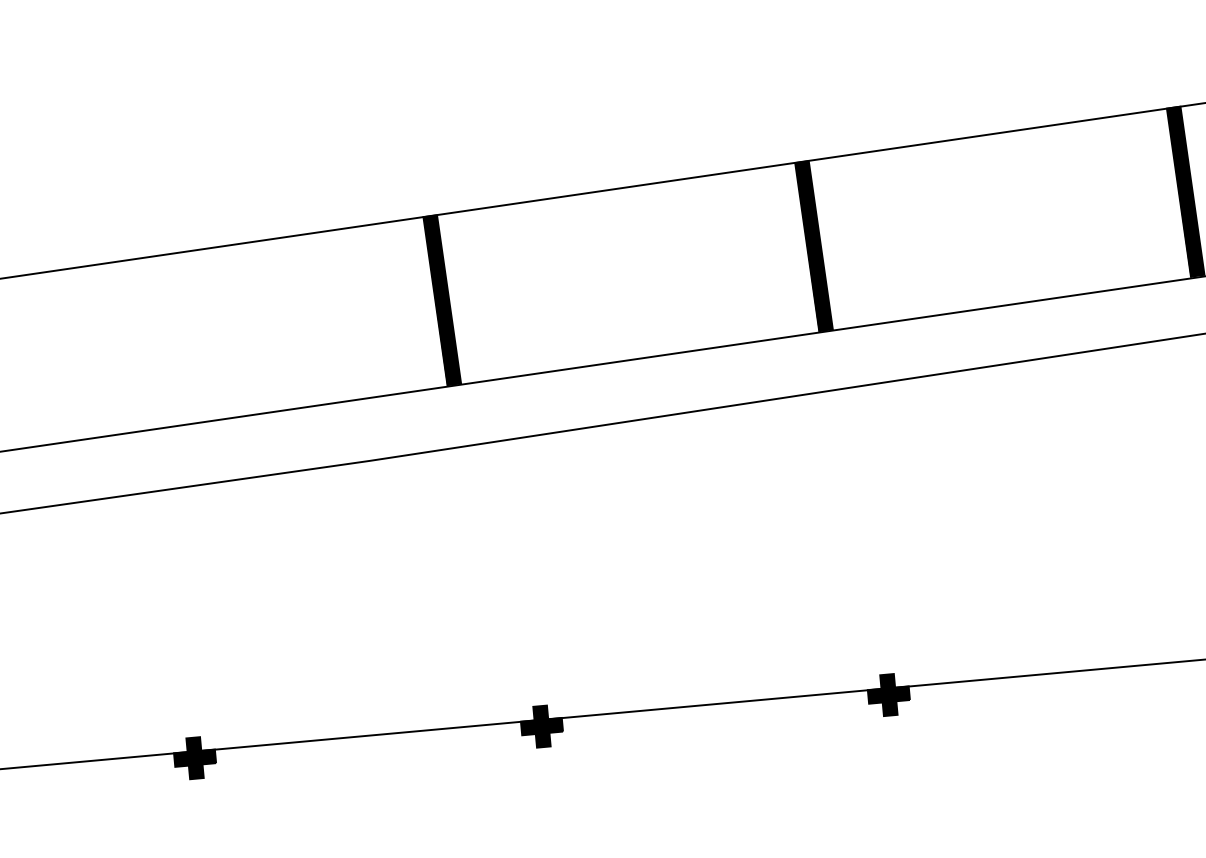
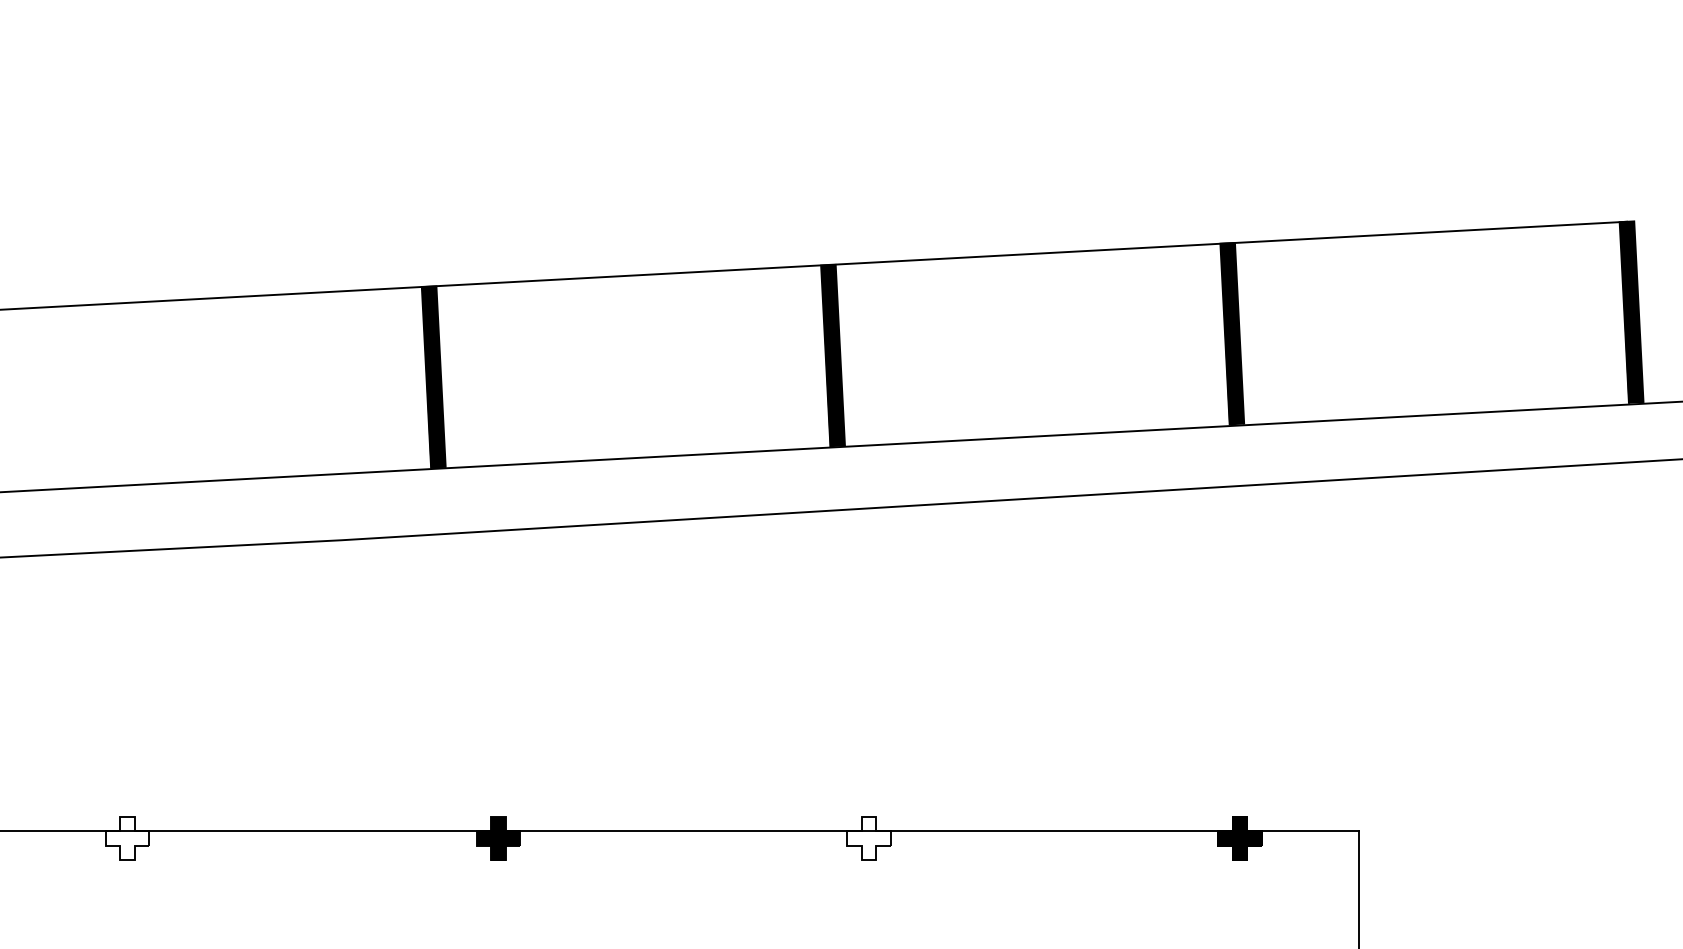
fill: (888, 695) -> (868, 838), removed
fill: (195, 758) -> (127, 838), removed

